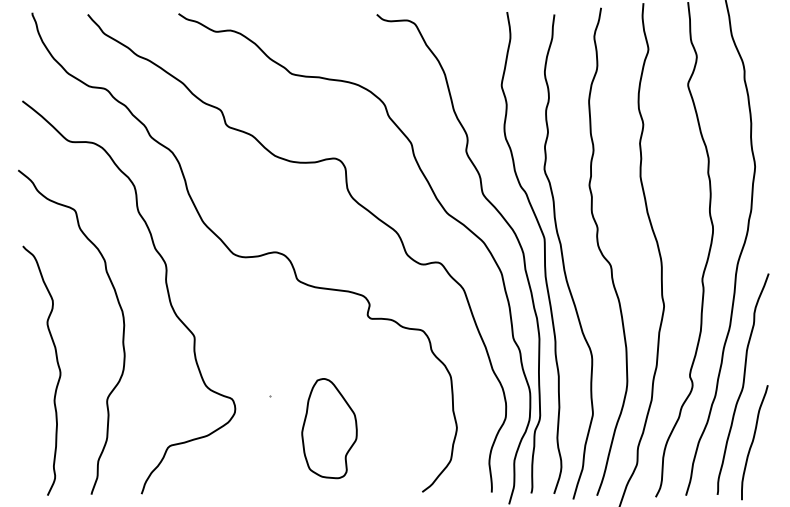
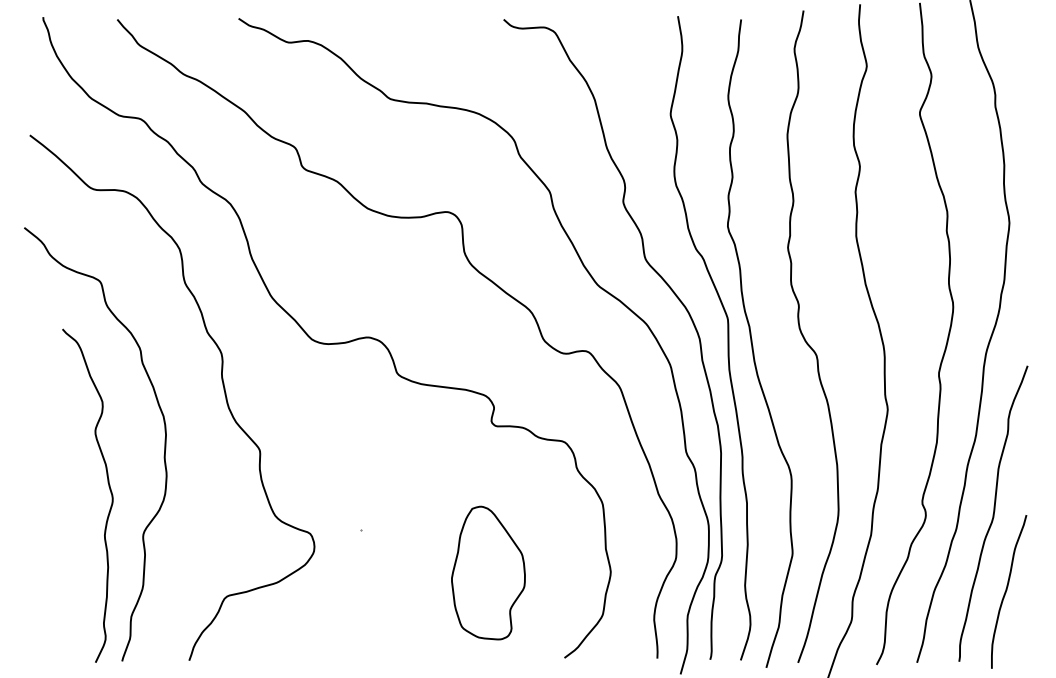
curve: (58, 366) -> (109, 490), moved
part: (329, 428) -> (488, 572), moved

